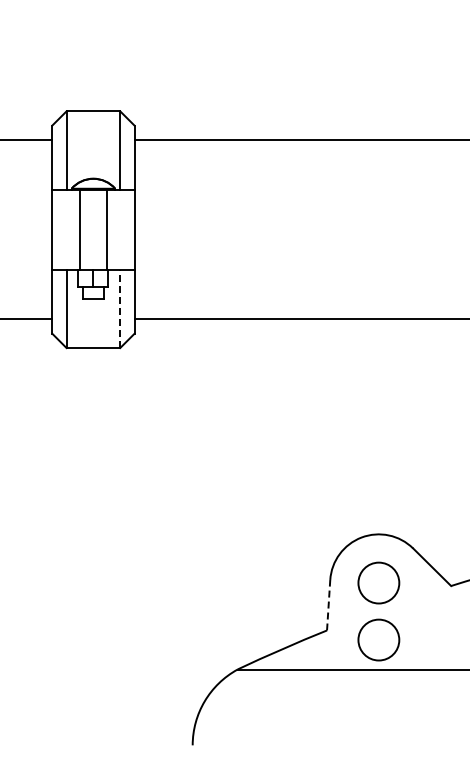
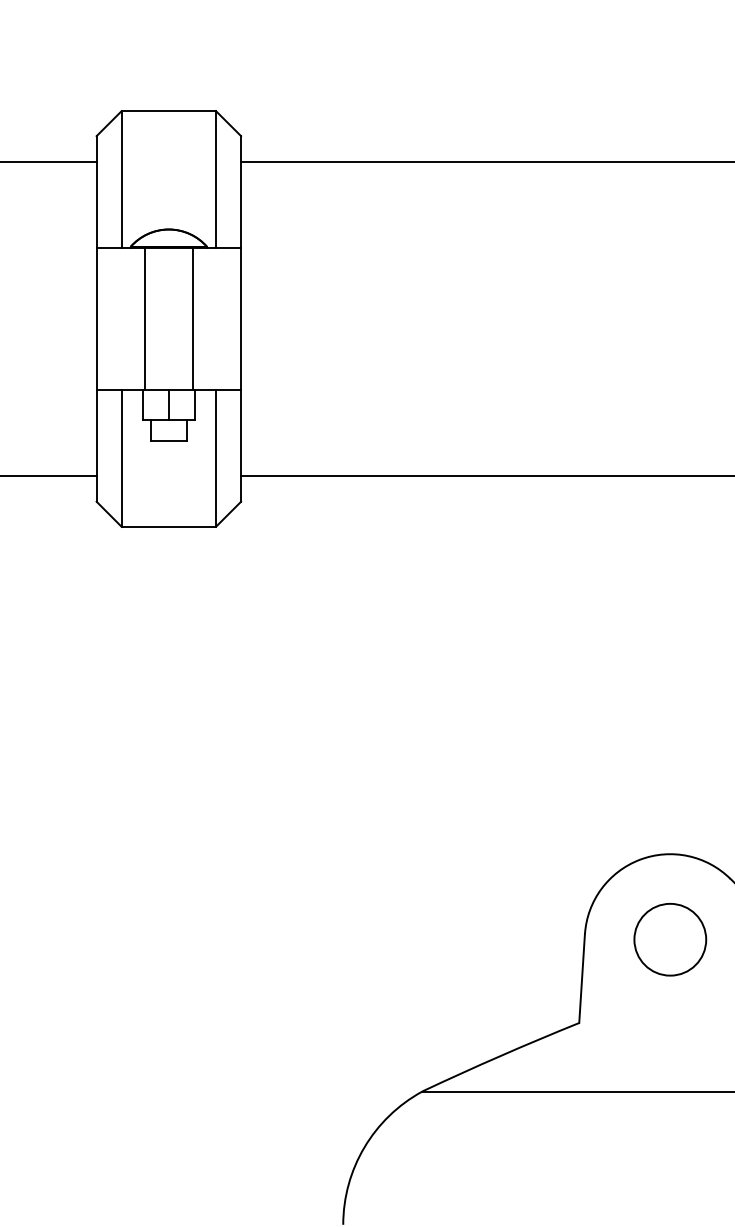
line: (120, 308) -> (216, 457), dashed -> solid
line: (328, 604) -> (581, 977), dashed -> solid
circle: (378, 639) -> (669, 1038), removed

